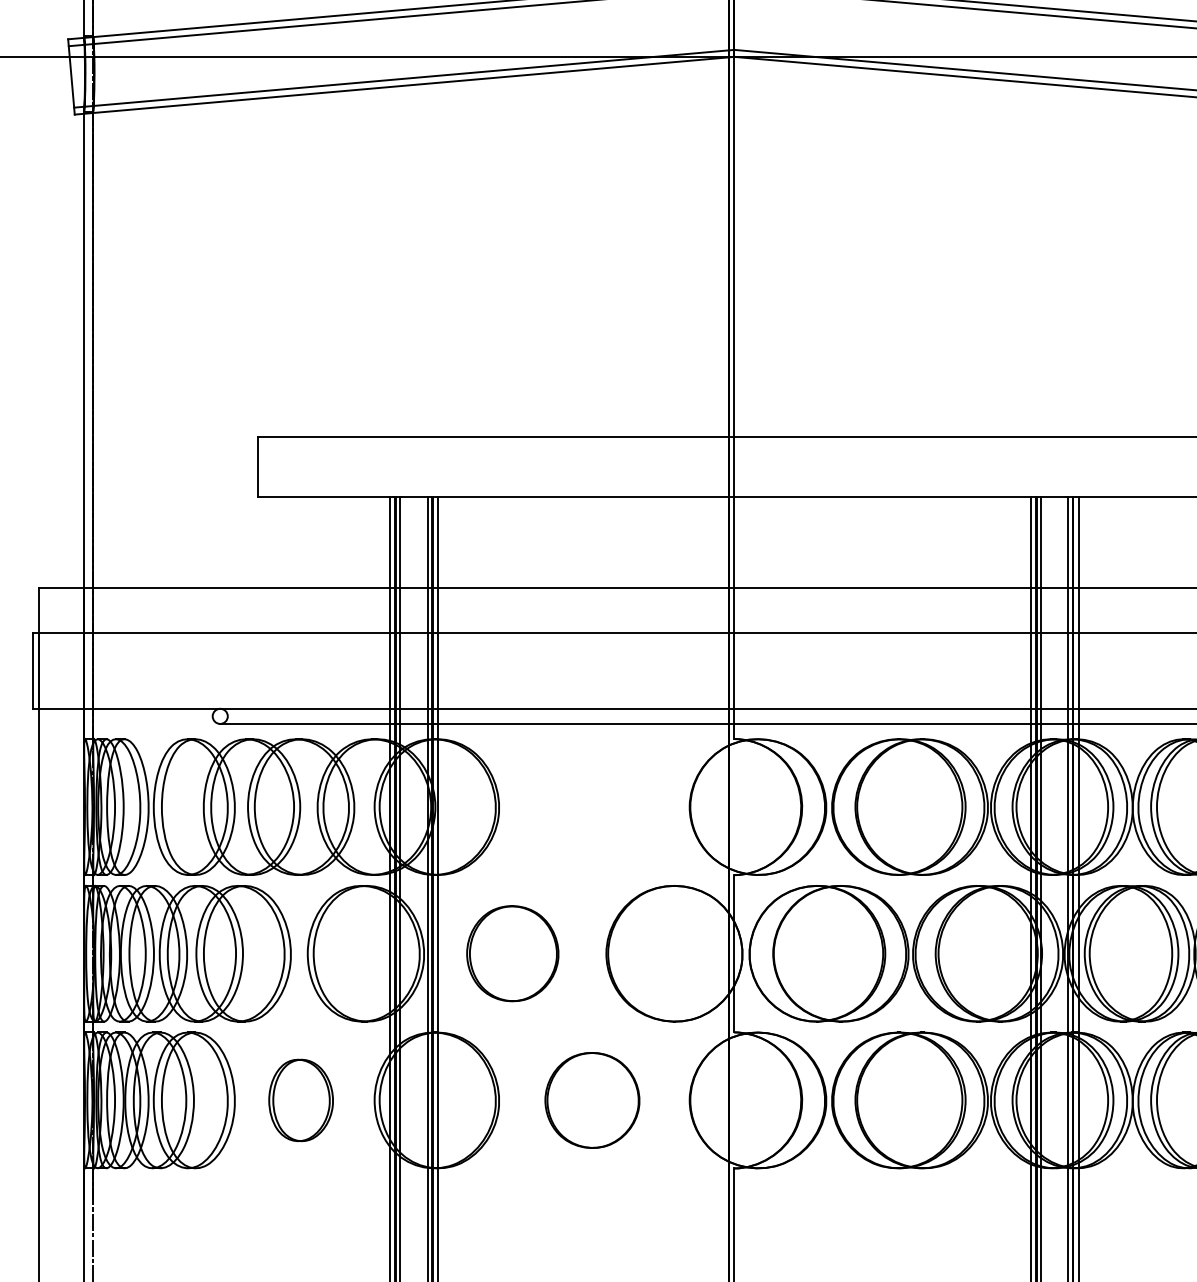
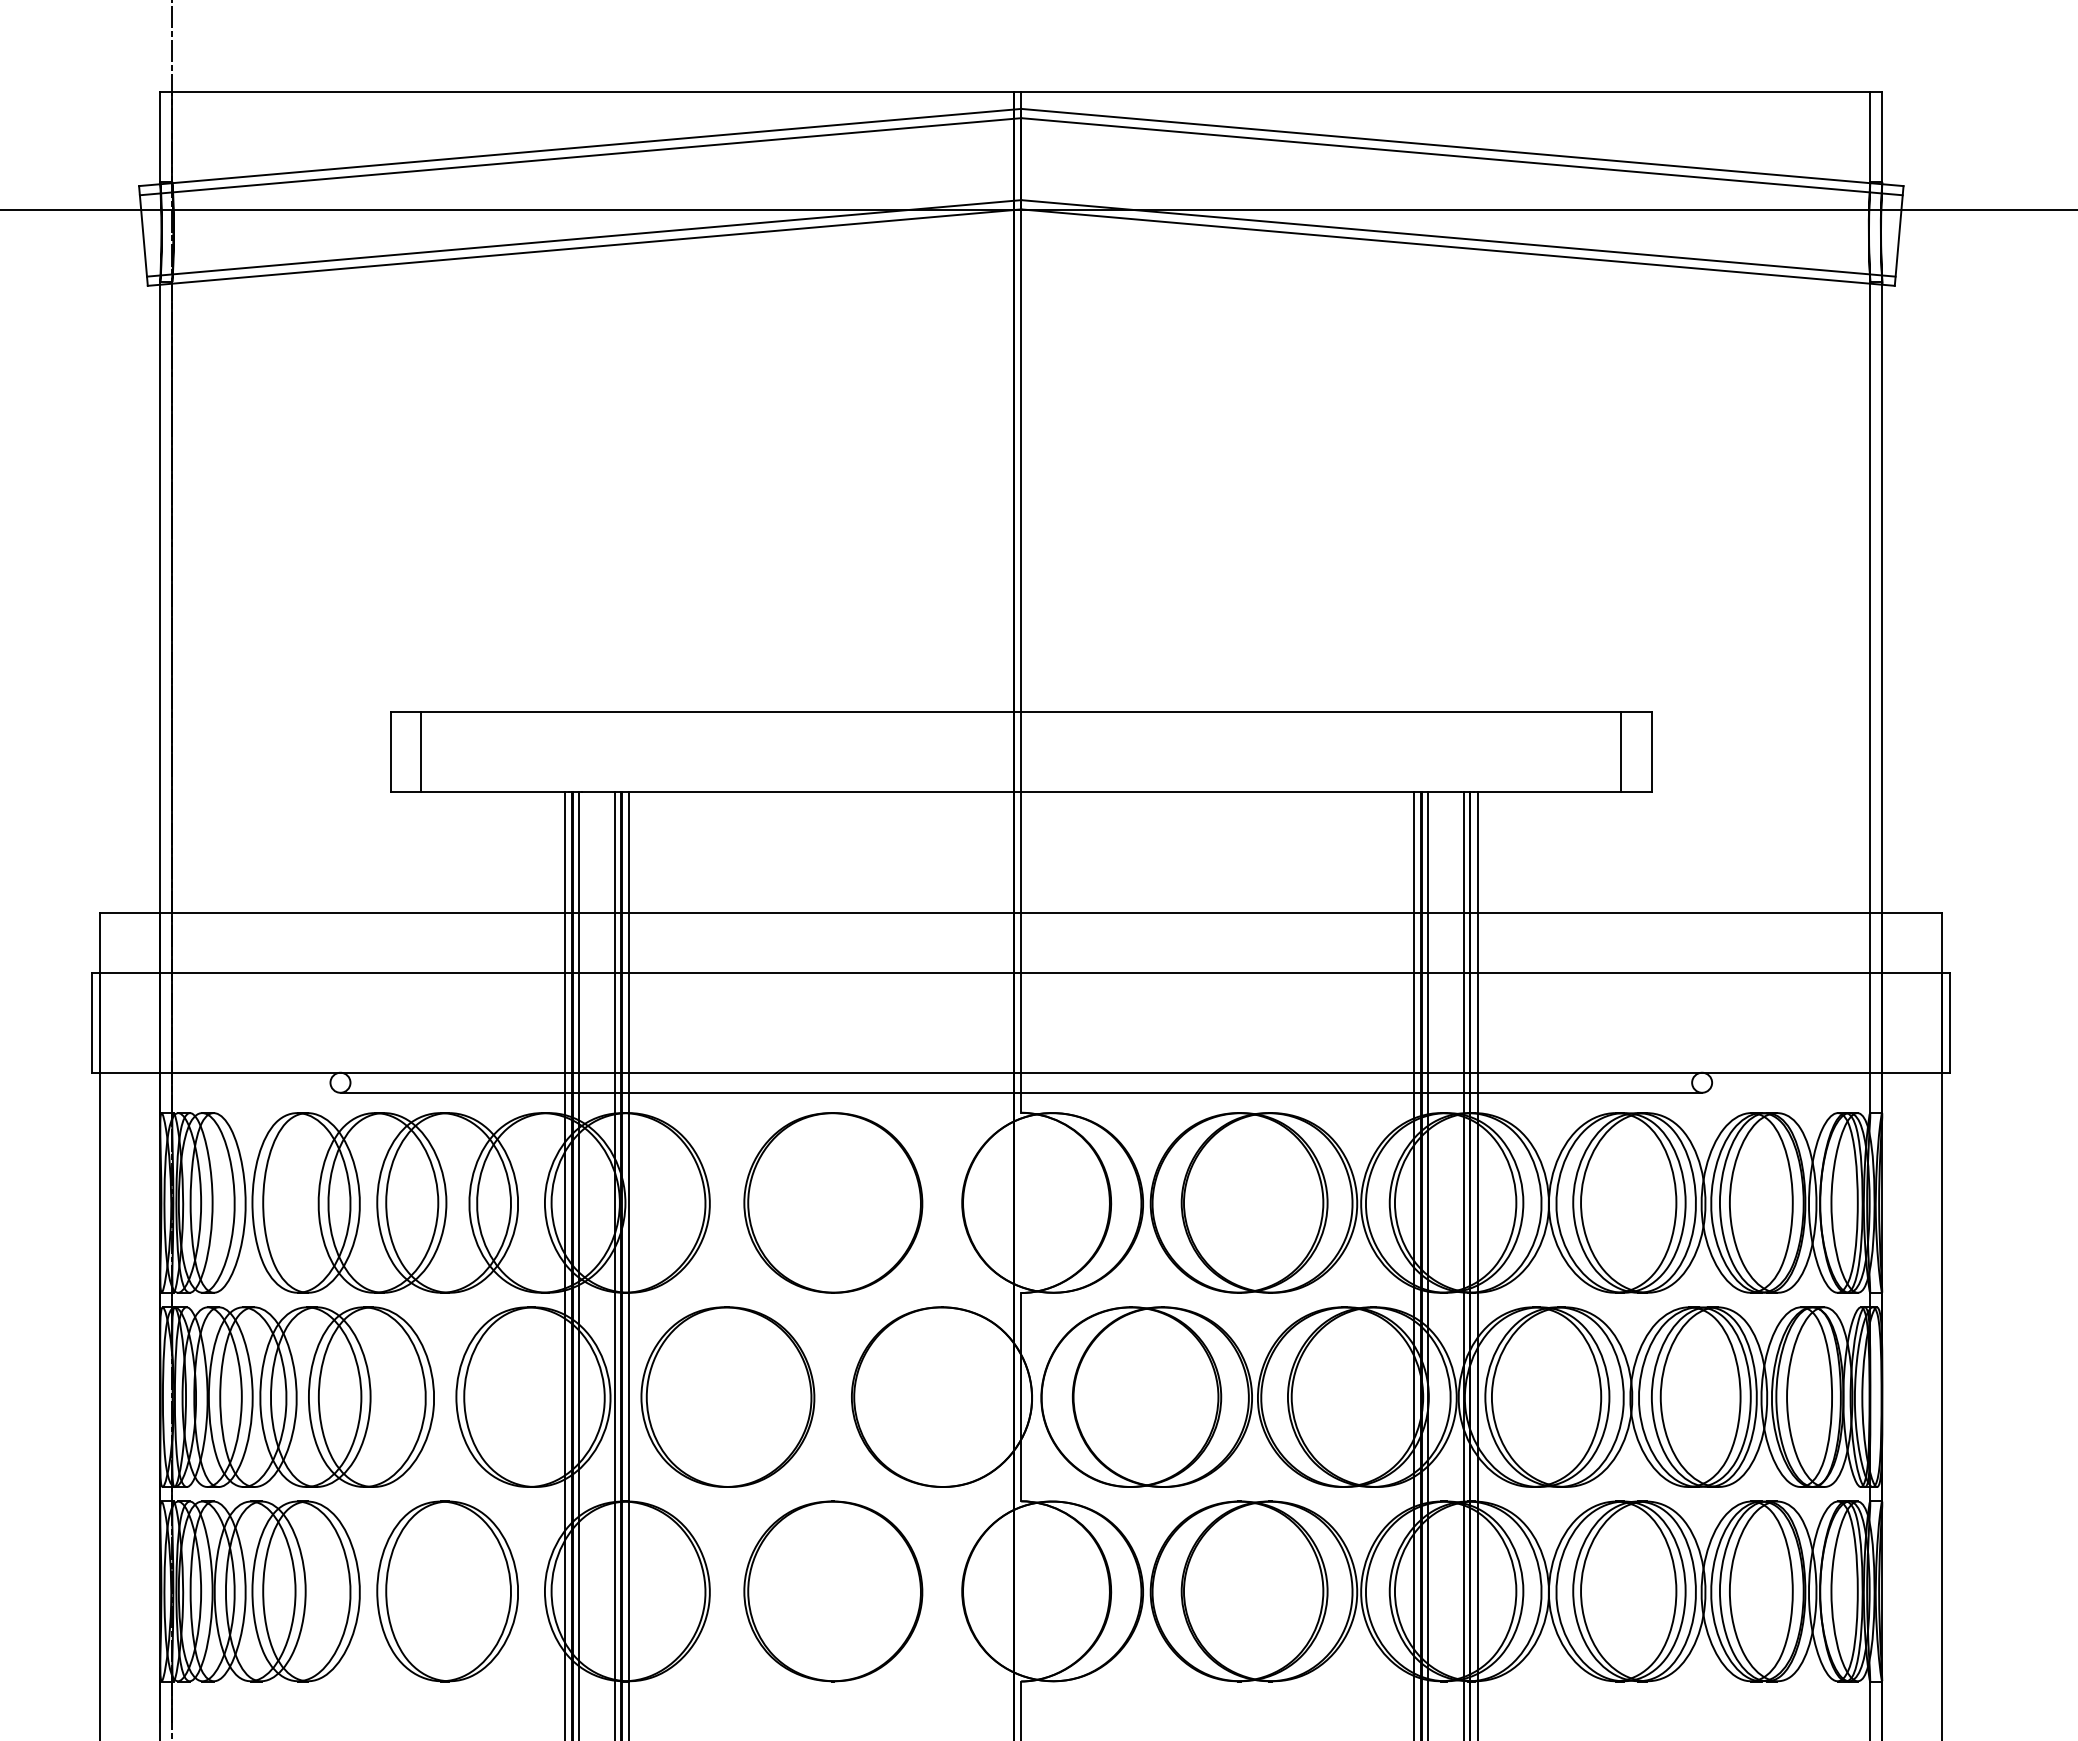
line: (281, 466) -> (421, 752), added
line: (1187, 466) -> (1621, 752), added
part: (592, 806) -> (833, 1202), added
part: (512, 953) -> (727, 1396), size x1.43
part: (301, 1100) -> (447, 1591), size x1.67
part: (592, 1100) -> (833, 1591), size x1.43

